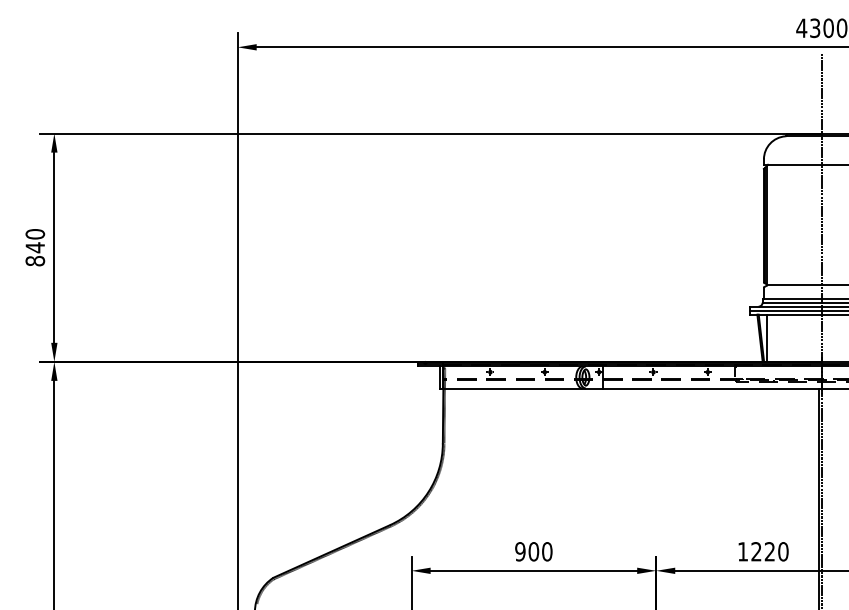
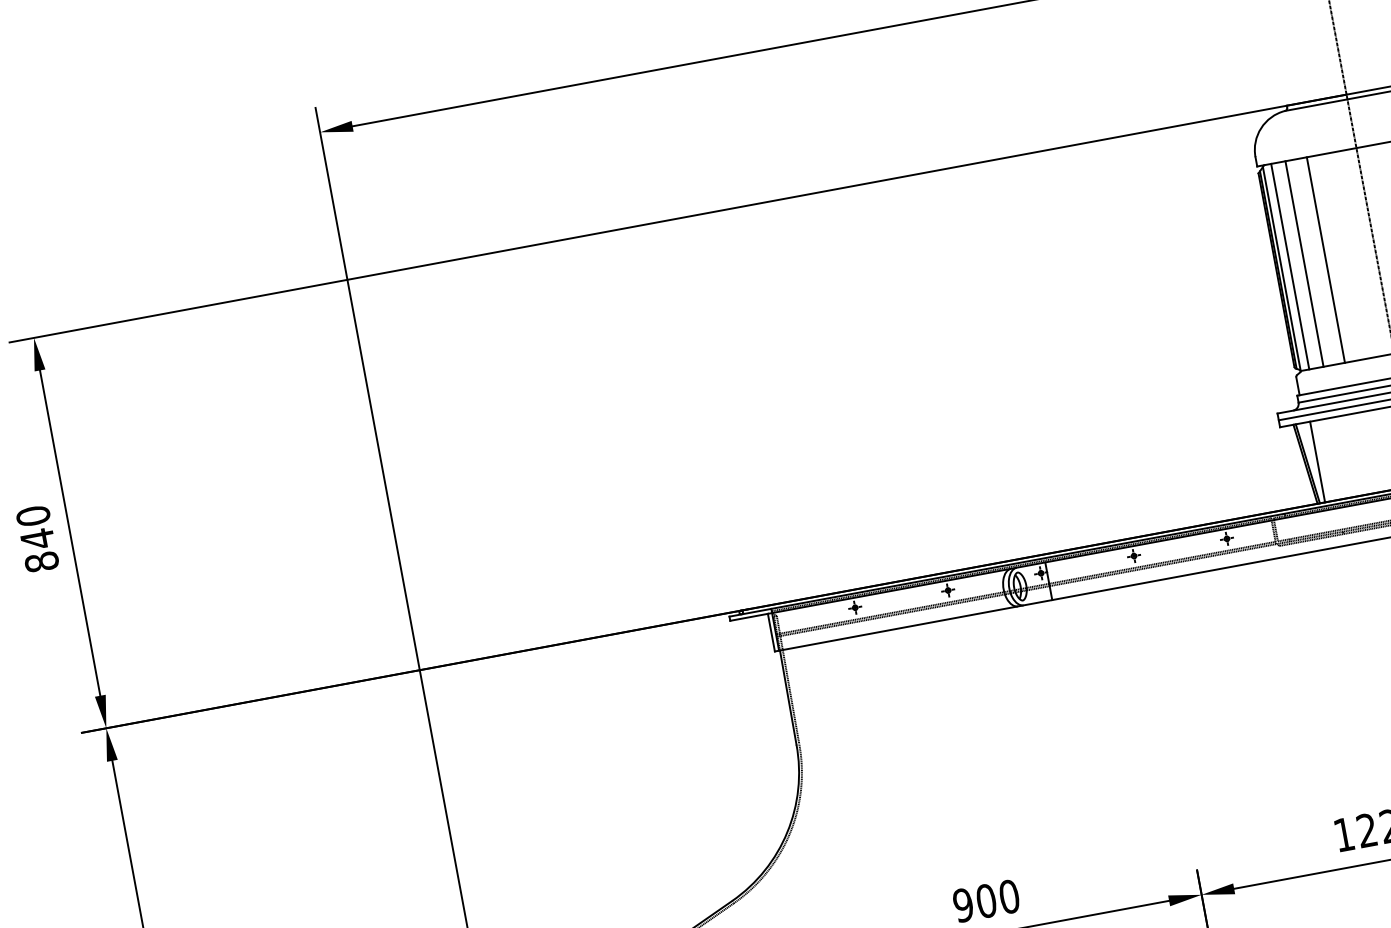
line: (772, 224) -> (1290, 265), added
line: (780, 224) -> (1304, 263), added
line: (792, 224) -> (1324, 259), added

